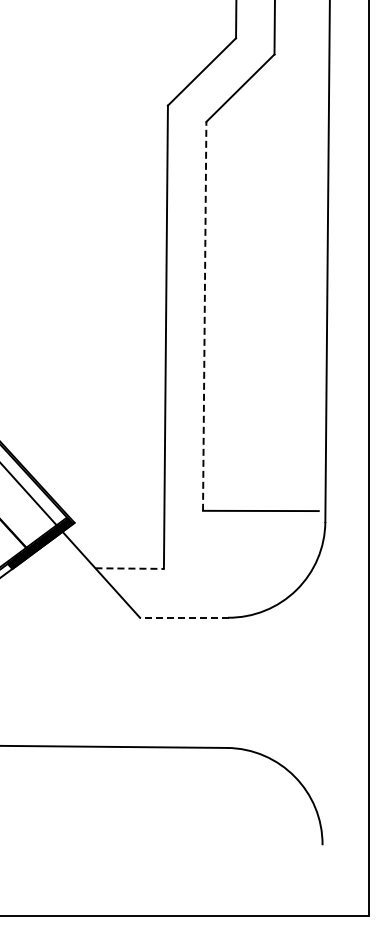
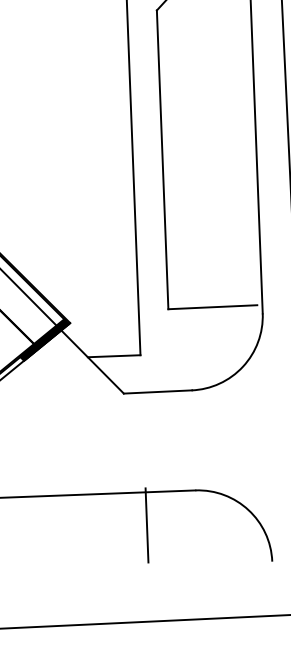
line: (204, 315) -> (162, 159), dashed -> solid
line: (130, 568) -> (114, 356), dashed -> solid
line: (183, 617) -> (157, 391), dashed -> solid
line: (161, 790) -> (146, 525), added

